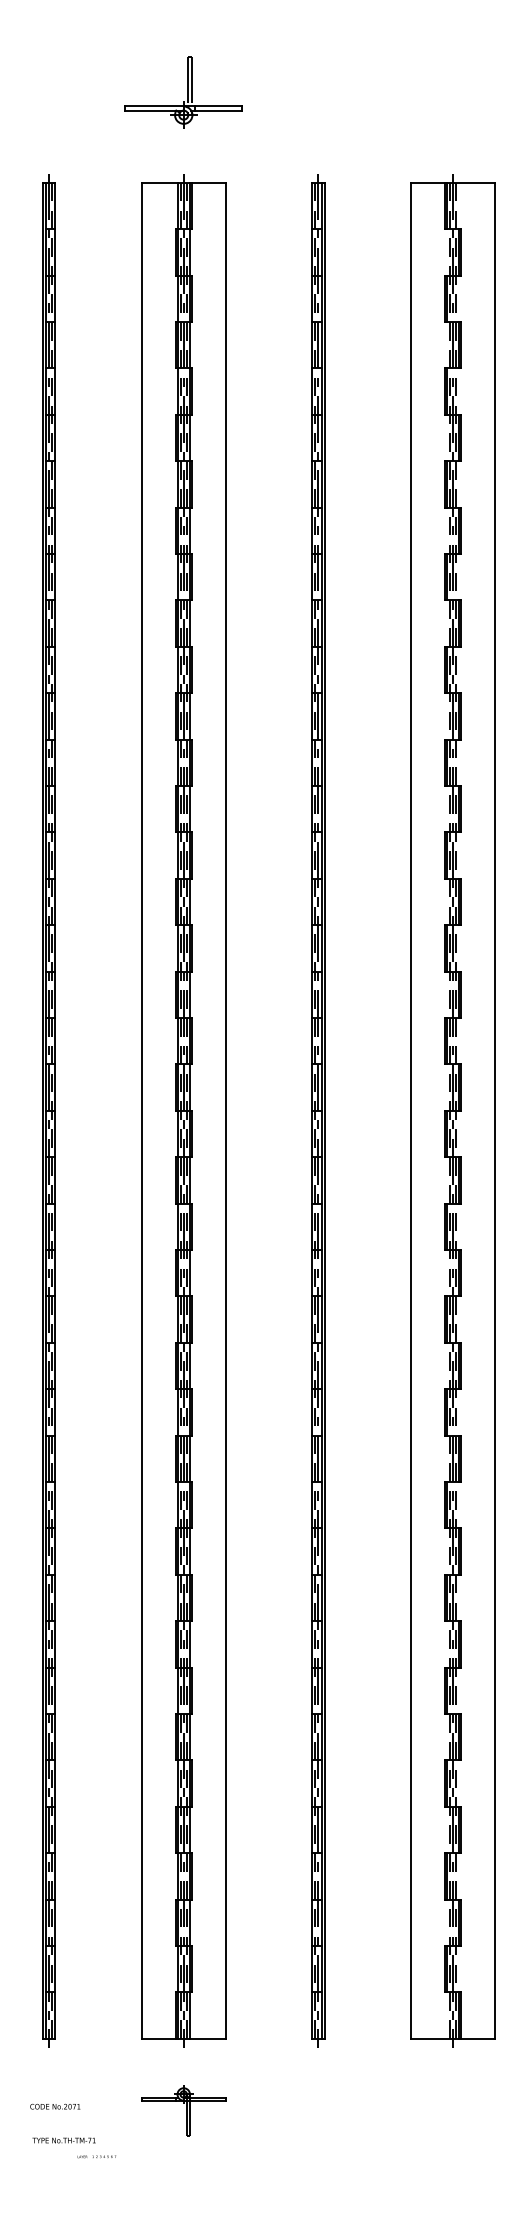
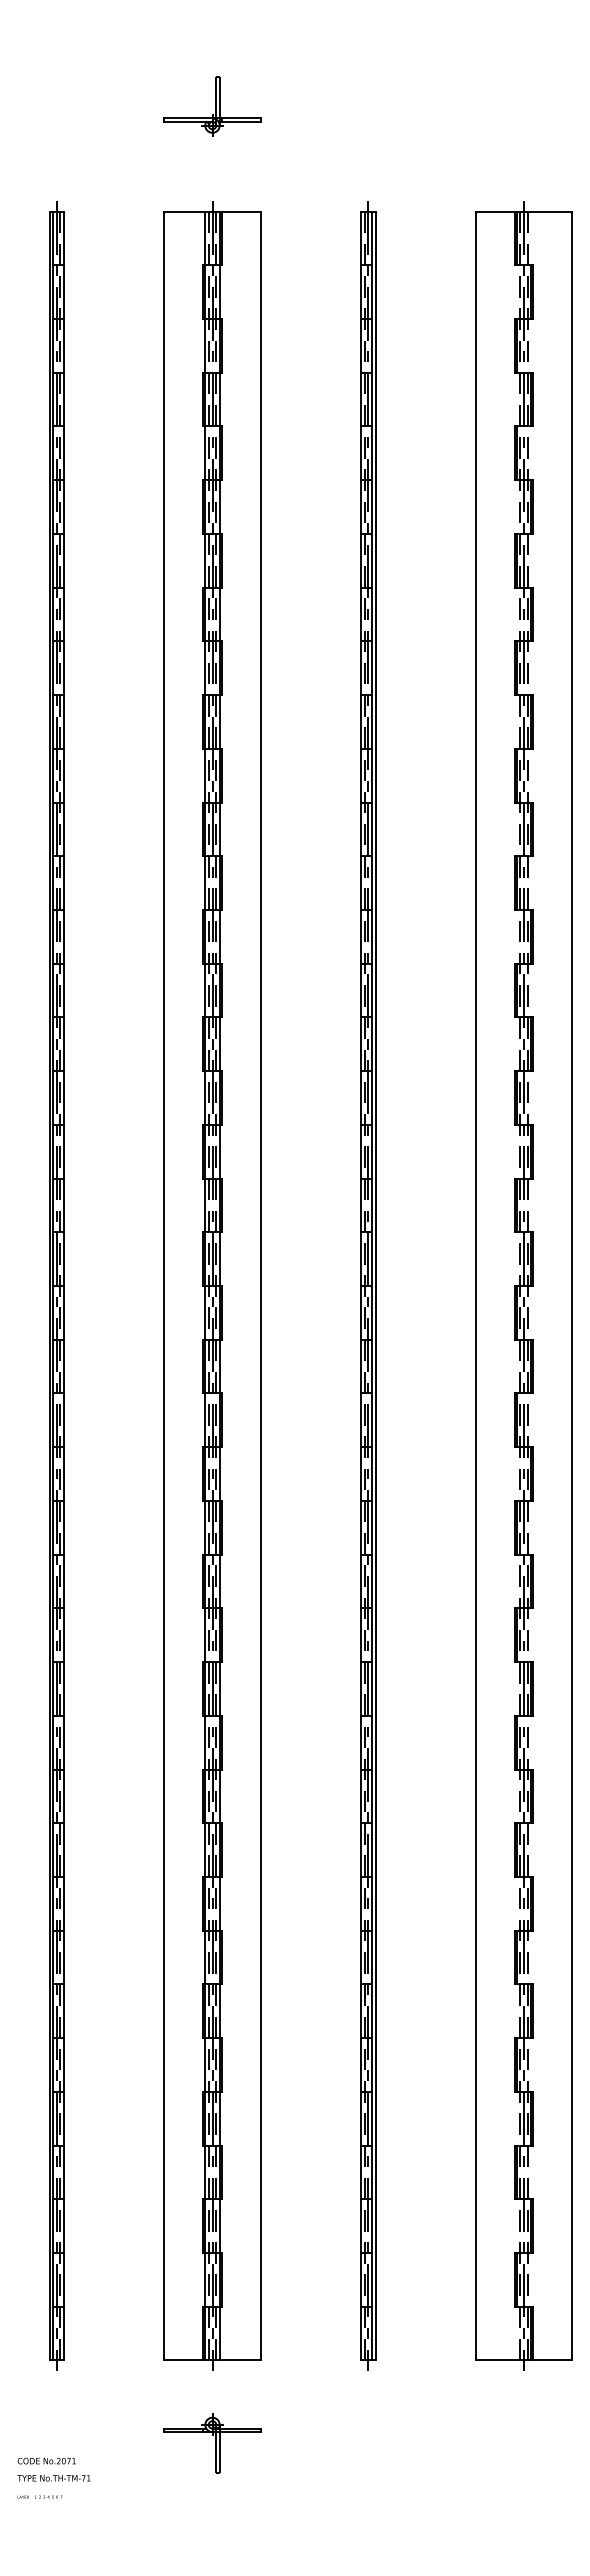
part: (183, 92) -> (212, 106), size x0.71
text: (55, 2106) -> (46, 2460), moved
text: (63, 2140) -> (53, 2478), moved
text: (96, 2156) -> (39, 2496), moved

